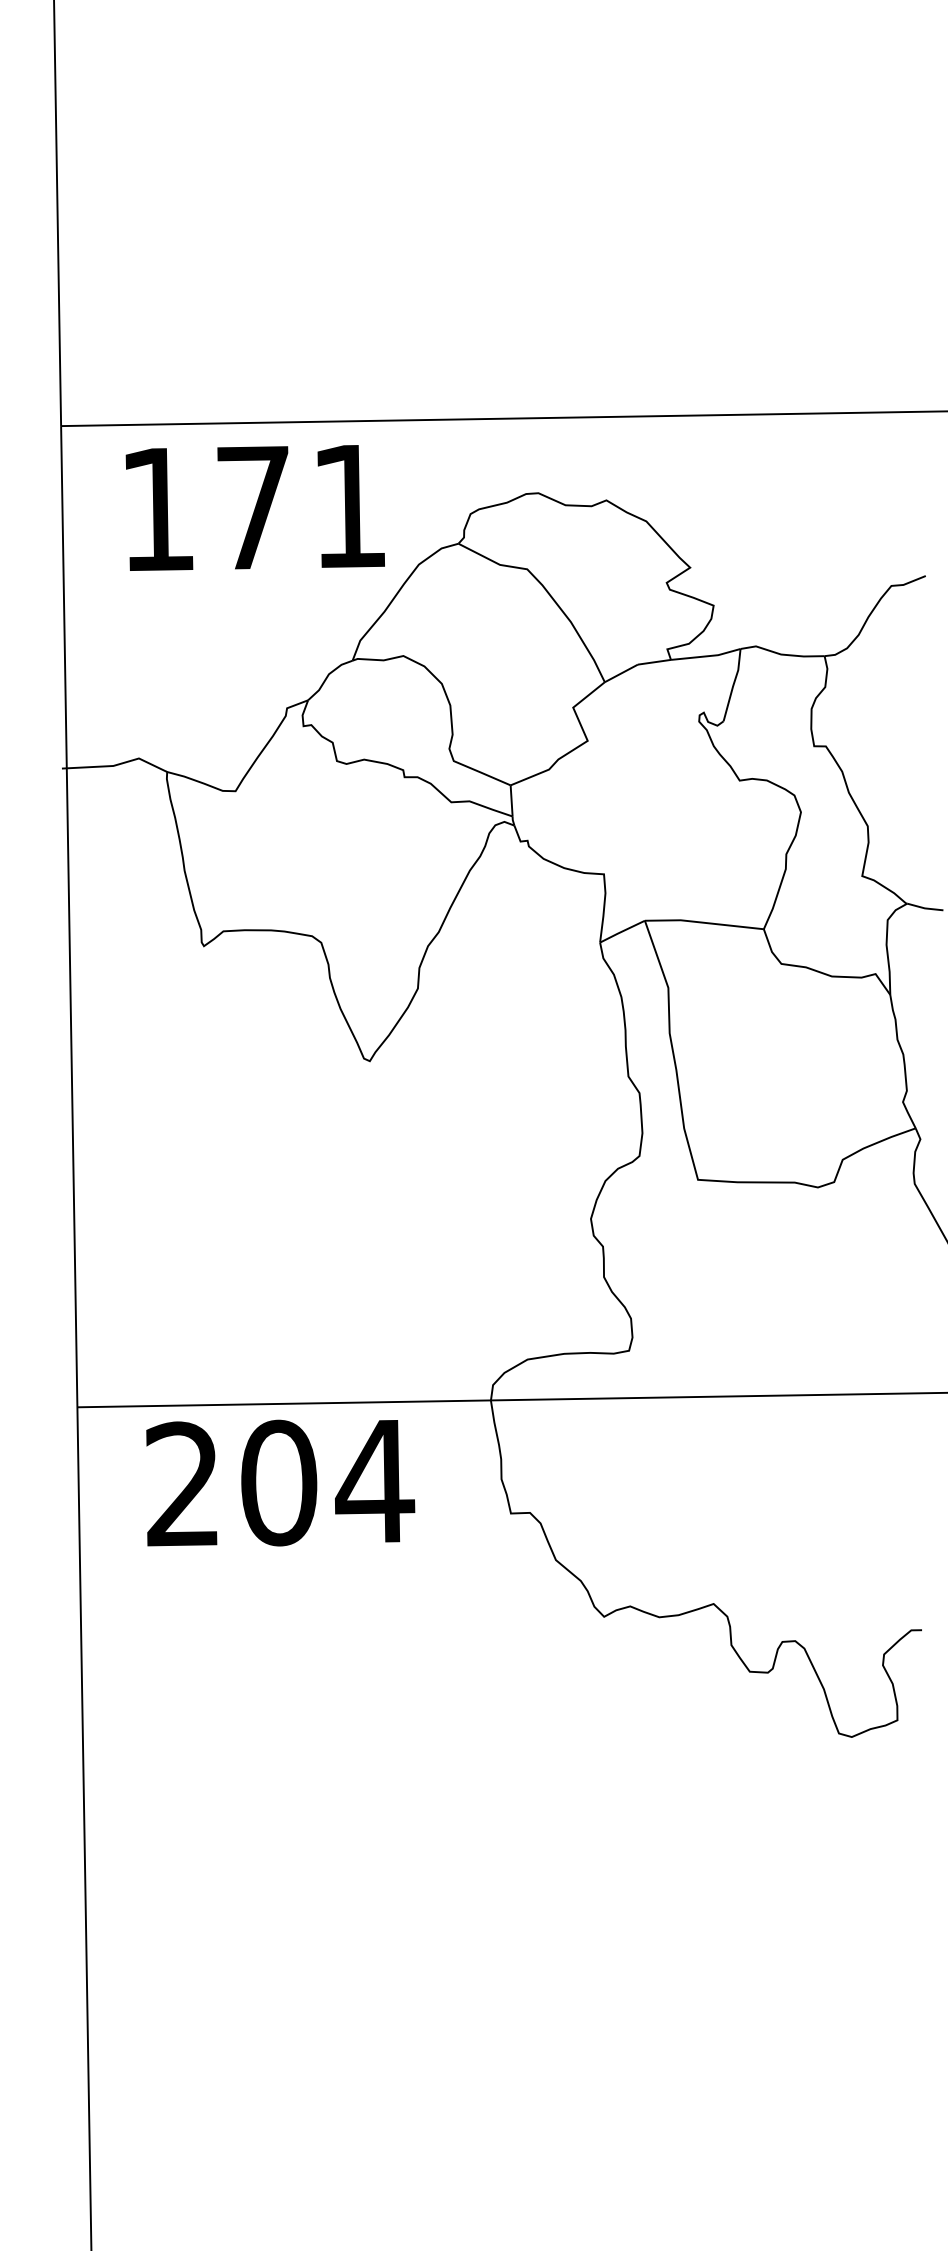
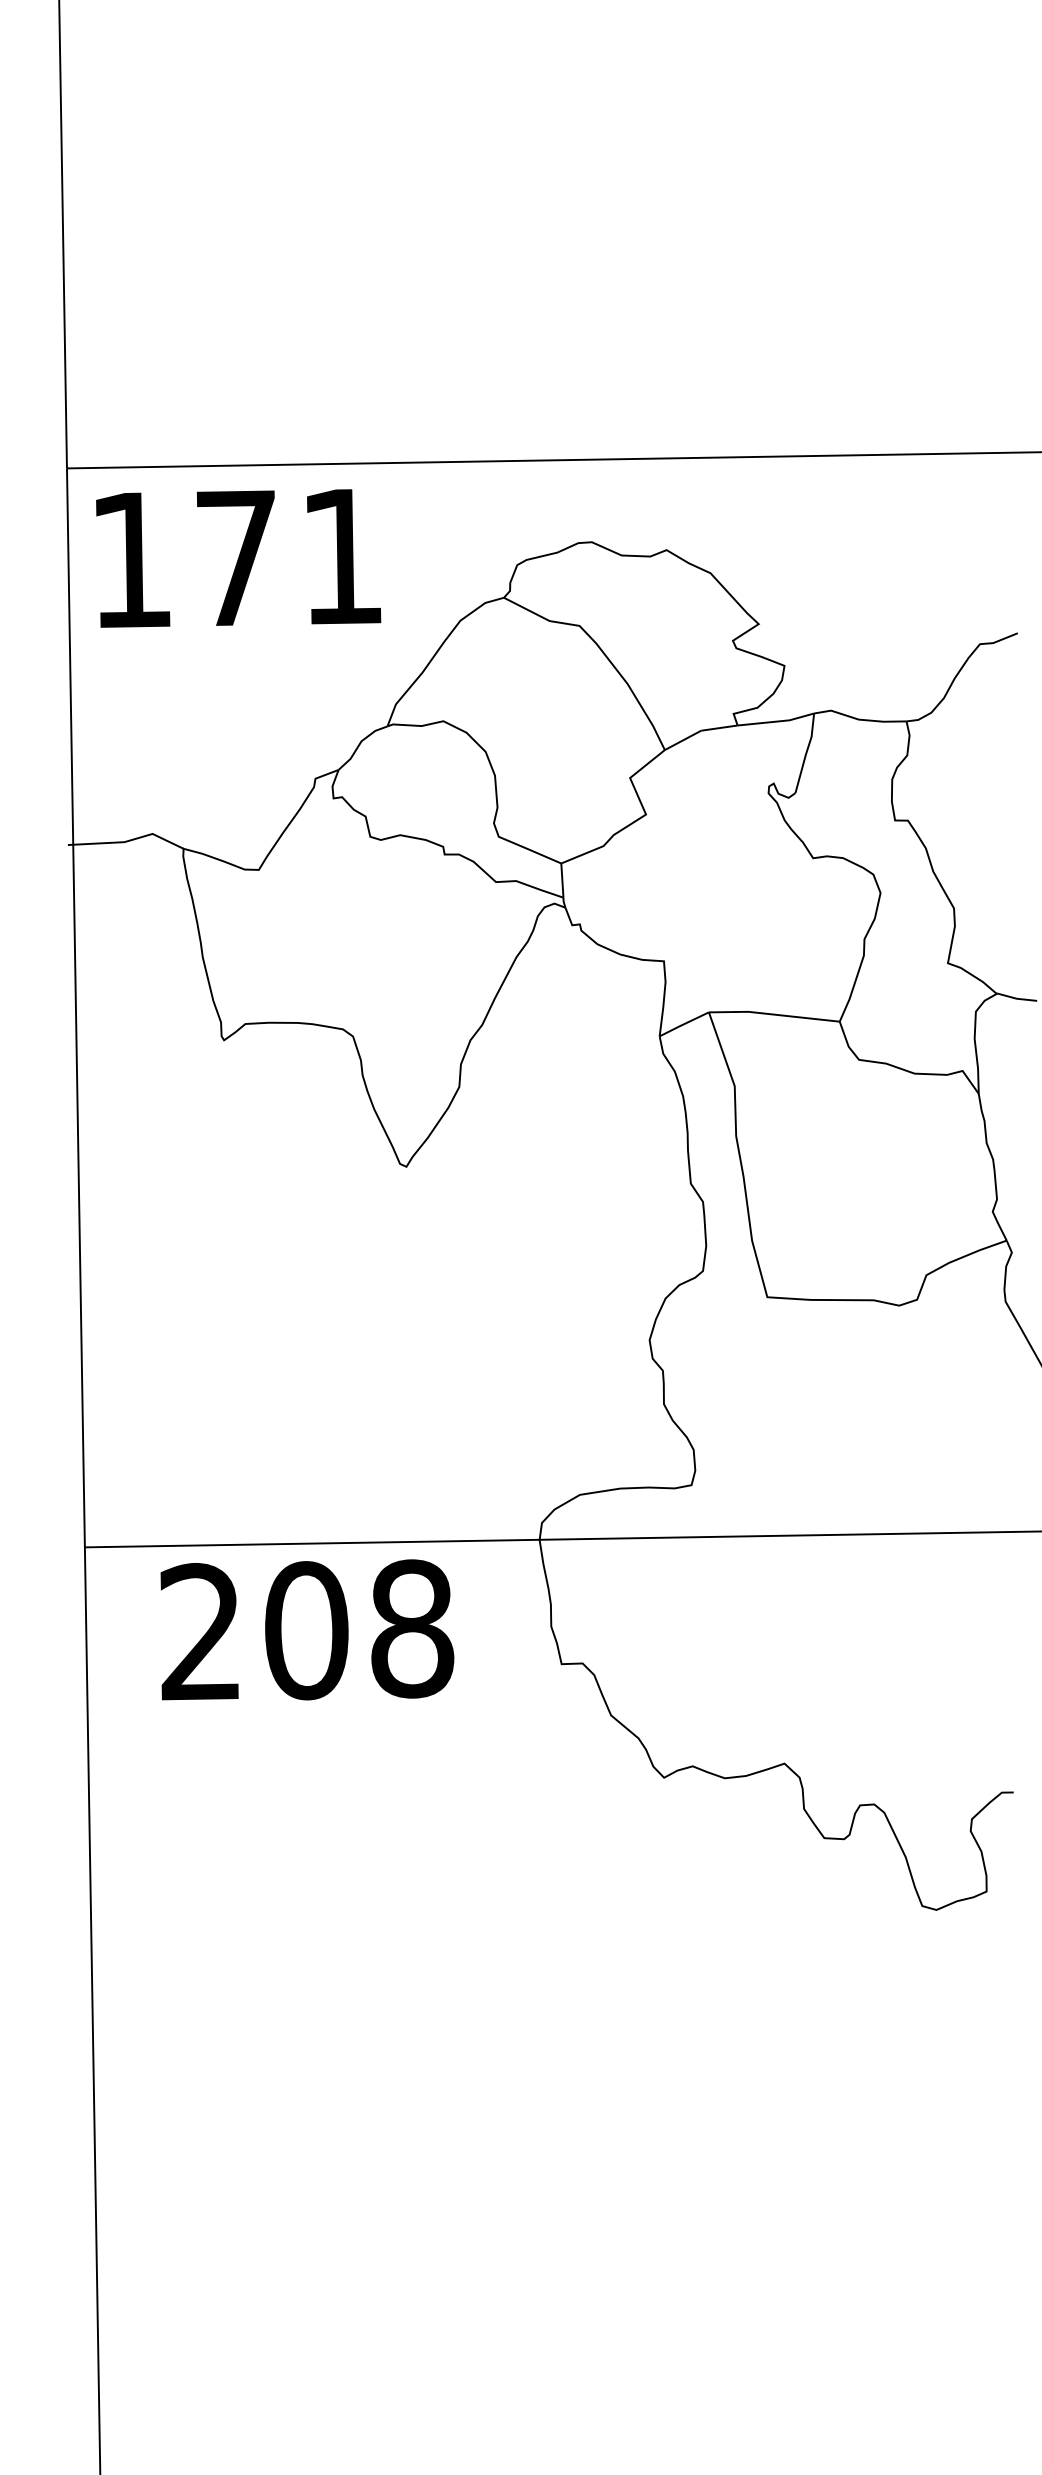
text: (255, 508) -> (238, 558), moved
text: (375, 1481) -> (412, 1628), 204 -> 208

